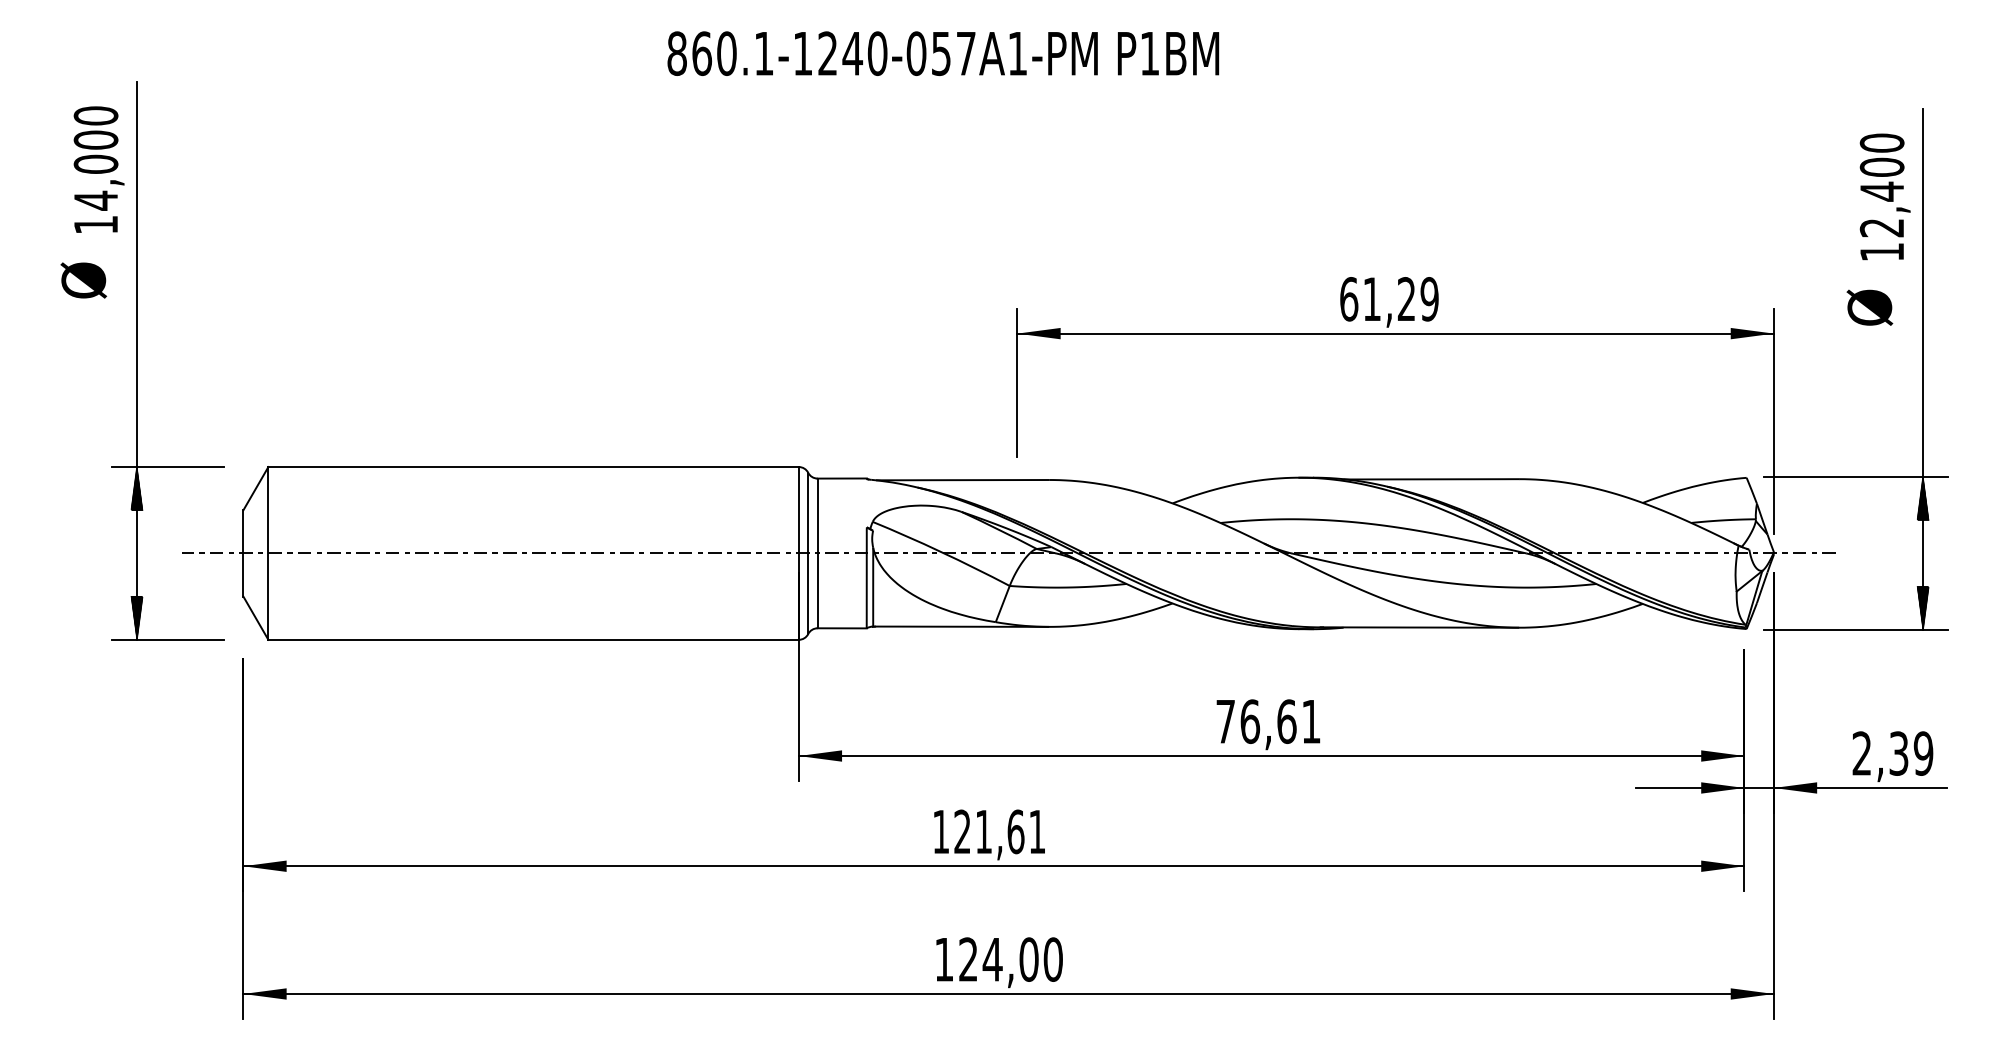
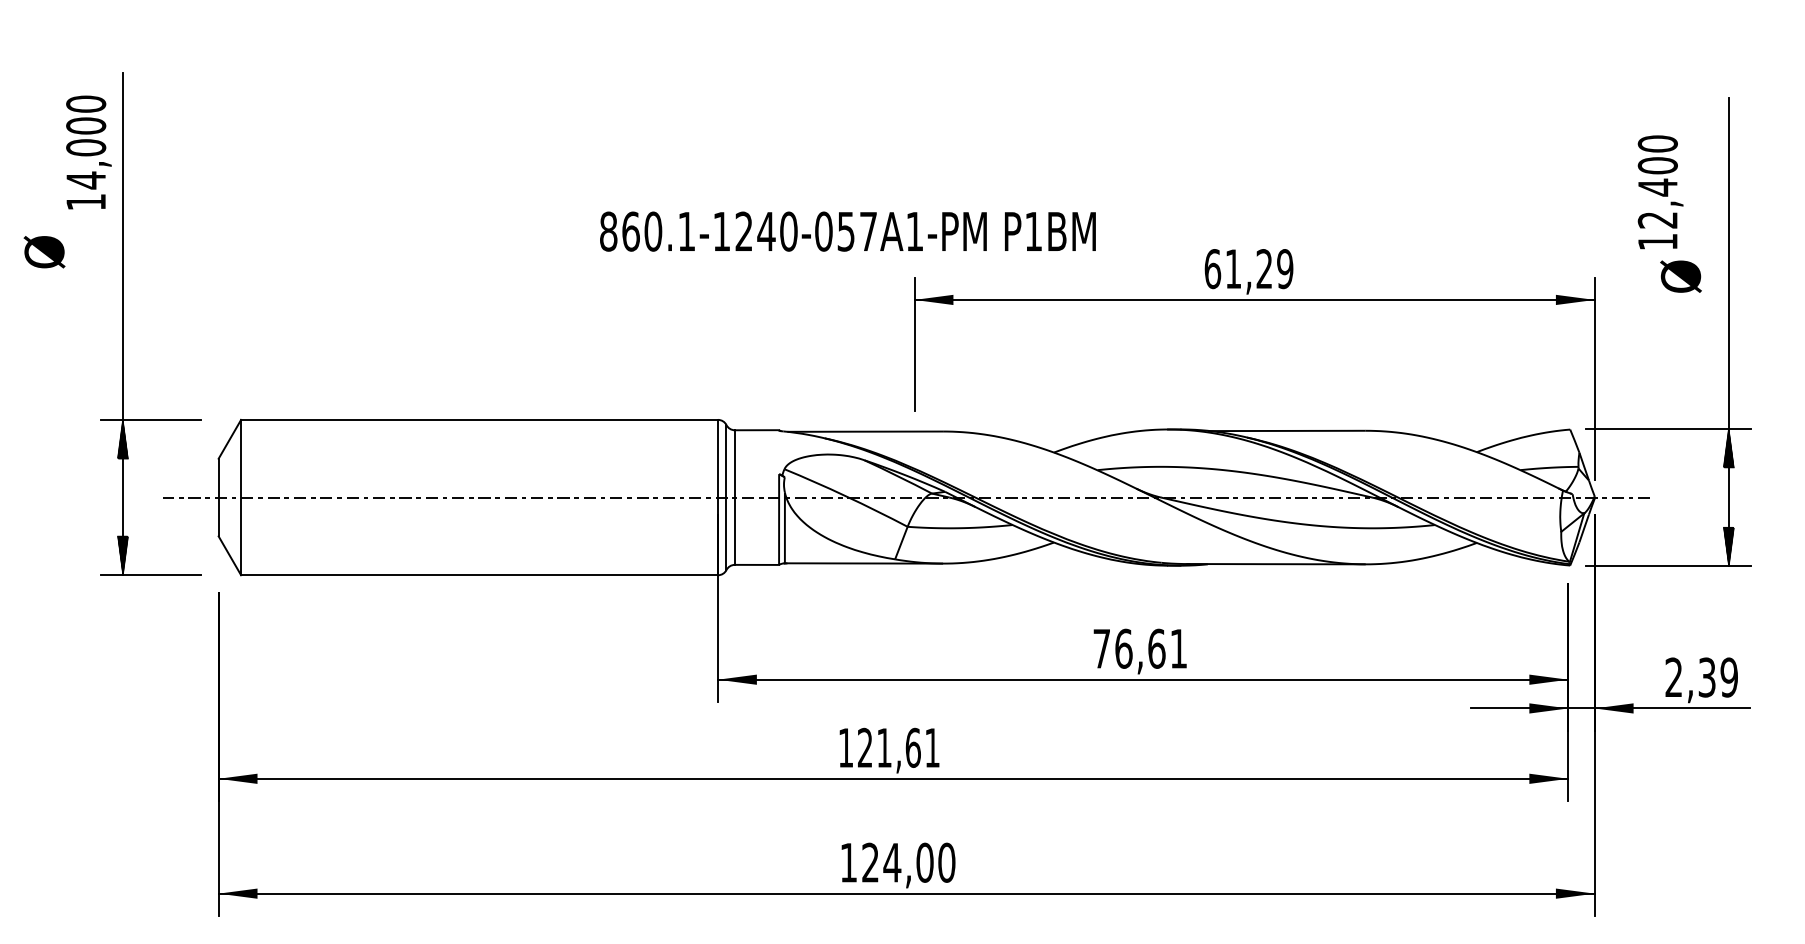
text: (943, 53) -> (848, 231), moved
text: (1884, 196) -> (1659, 191), moved
text: (83, 280) -> (44, 252), moved

